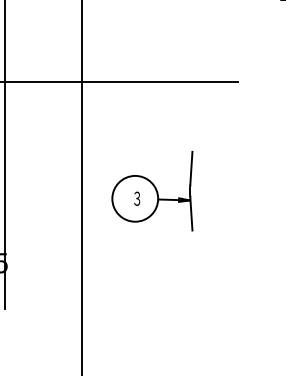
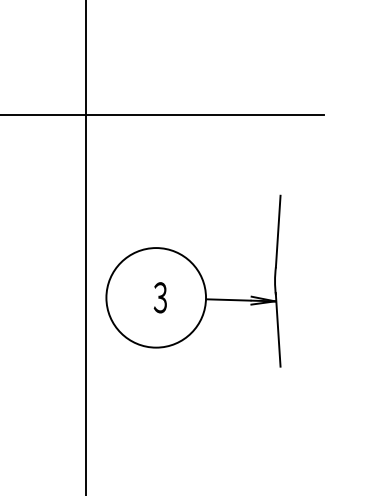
part: (152, 191) -> (193, 281), size x1.43

